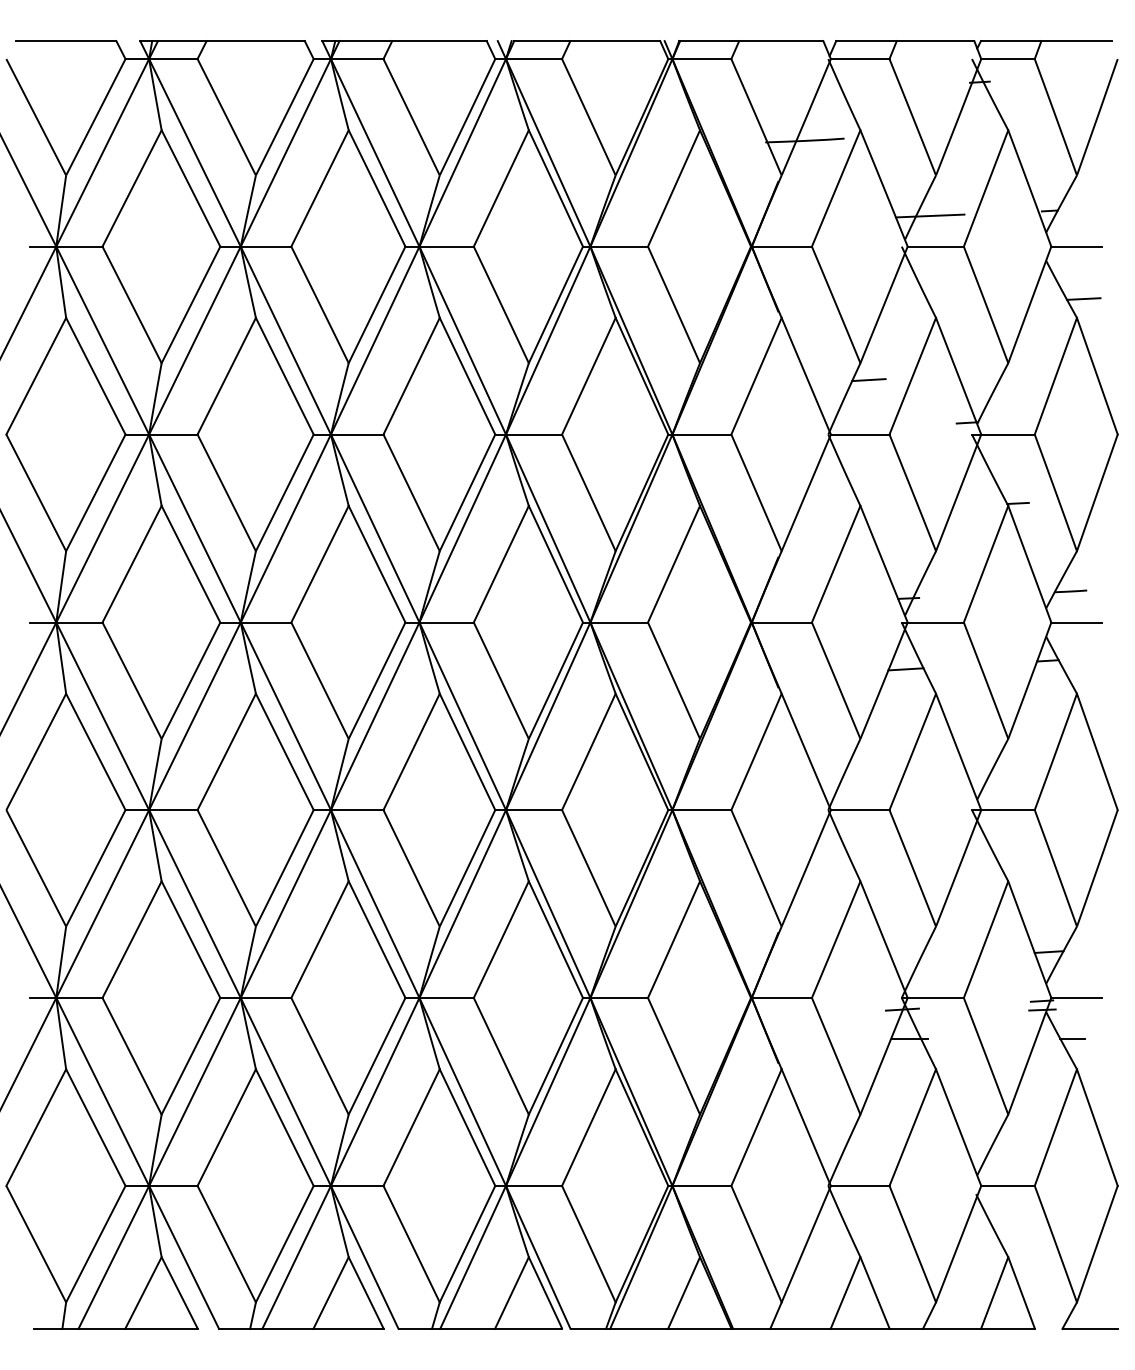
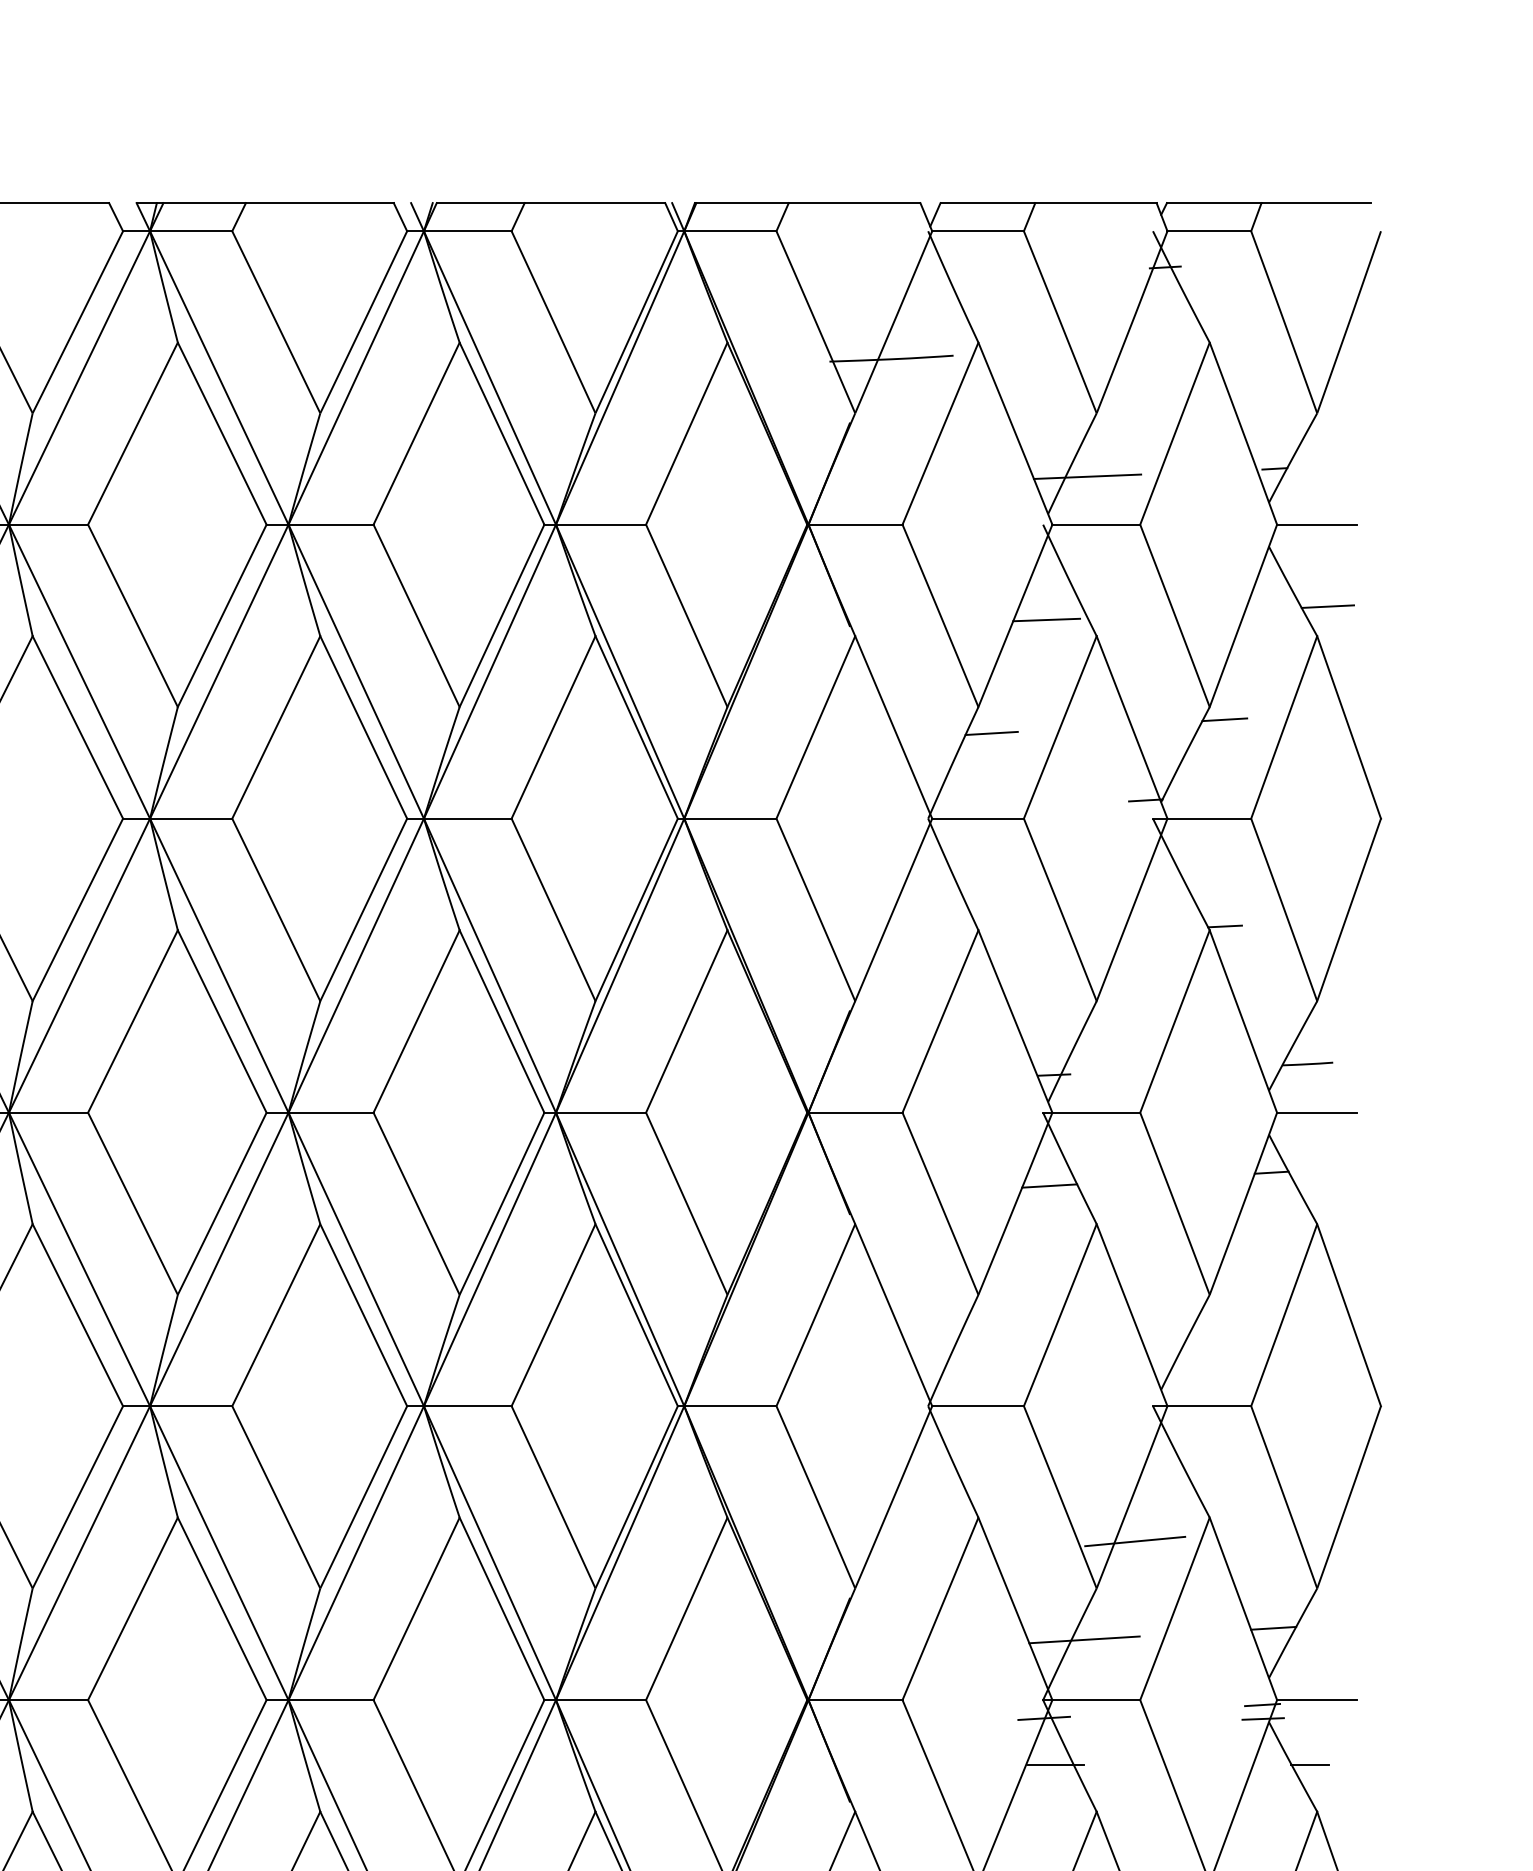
line: (903, 307) -> (1045, 619), added
line: (1017, 371) -> (1224, 720), added
line: (960, 896) -> (1134, 1541), added
line: (927, 959) -> (1083, 1639), added

